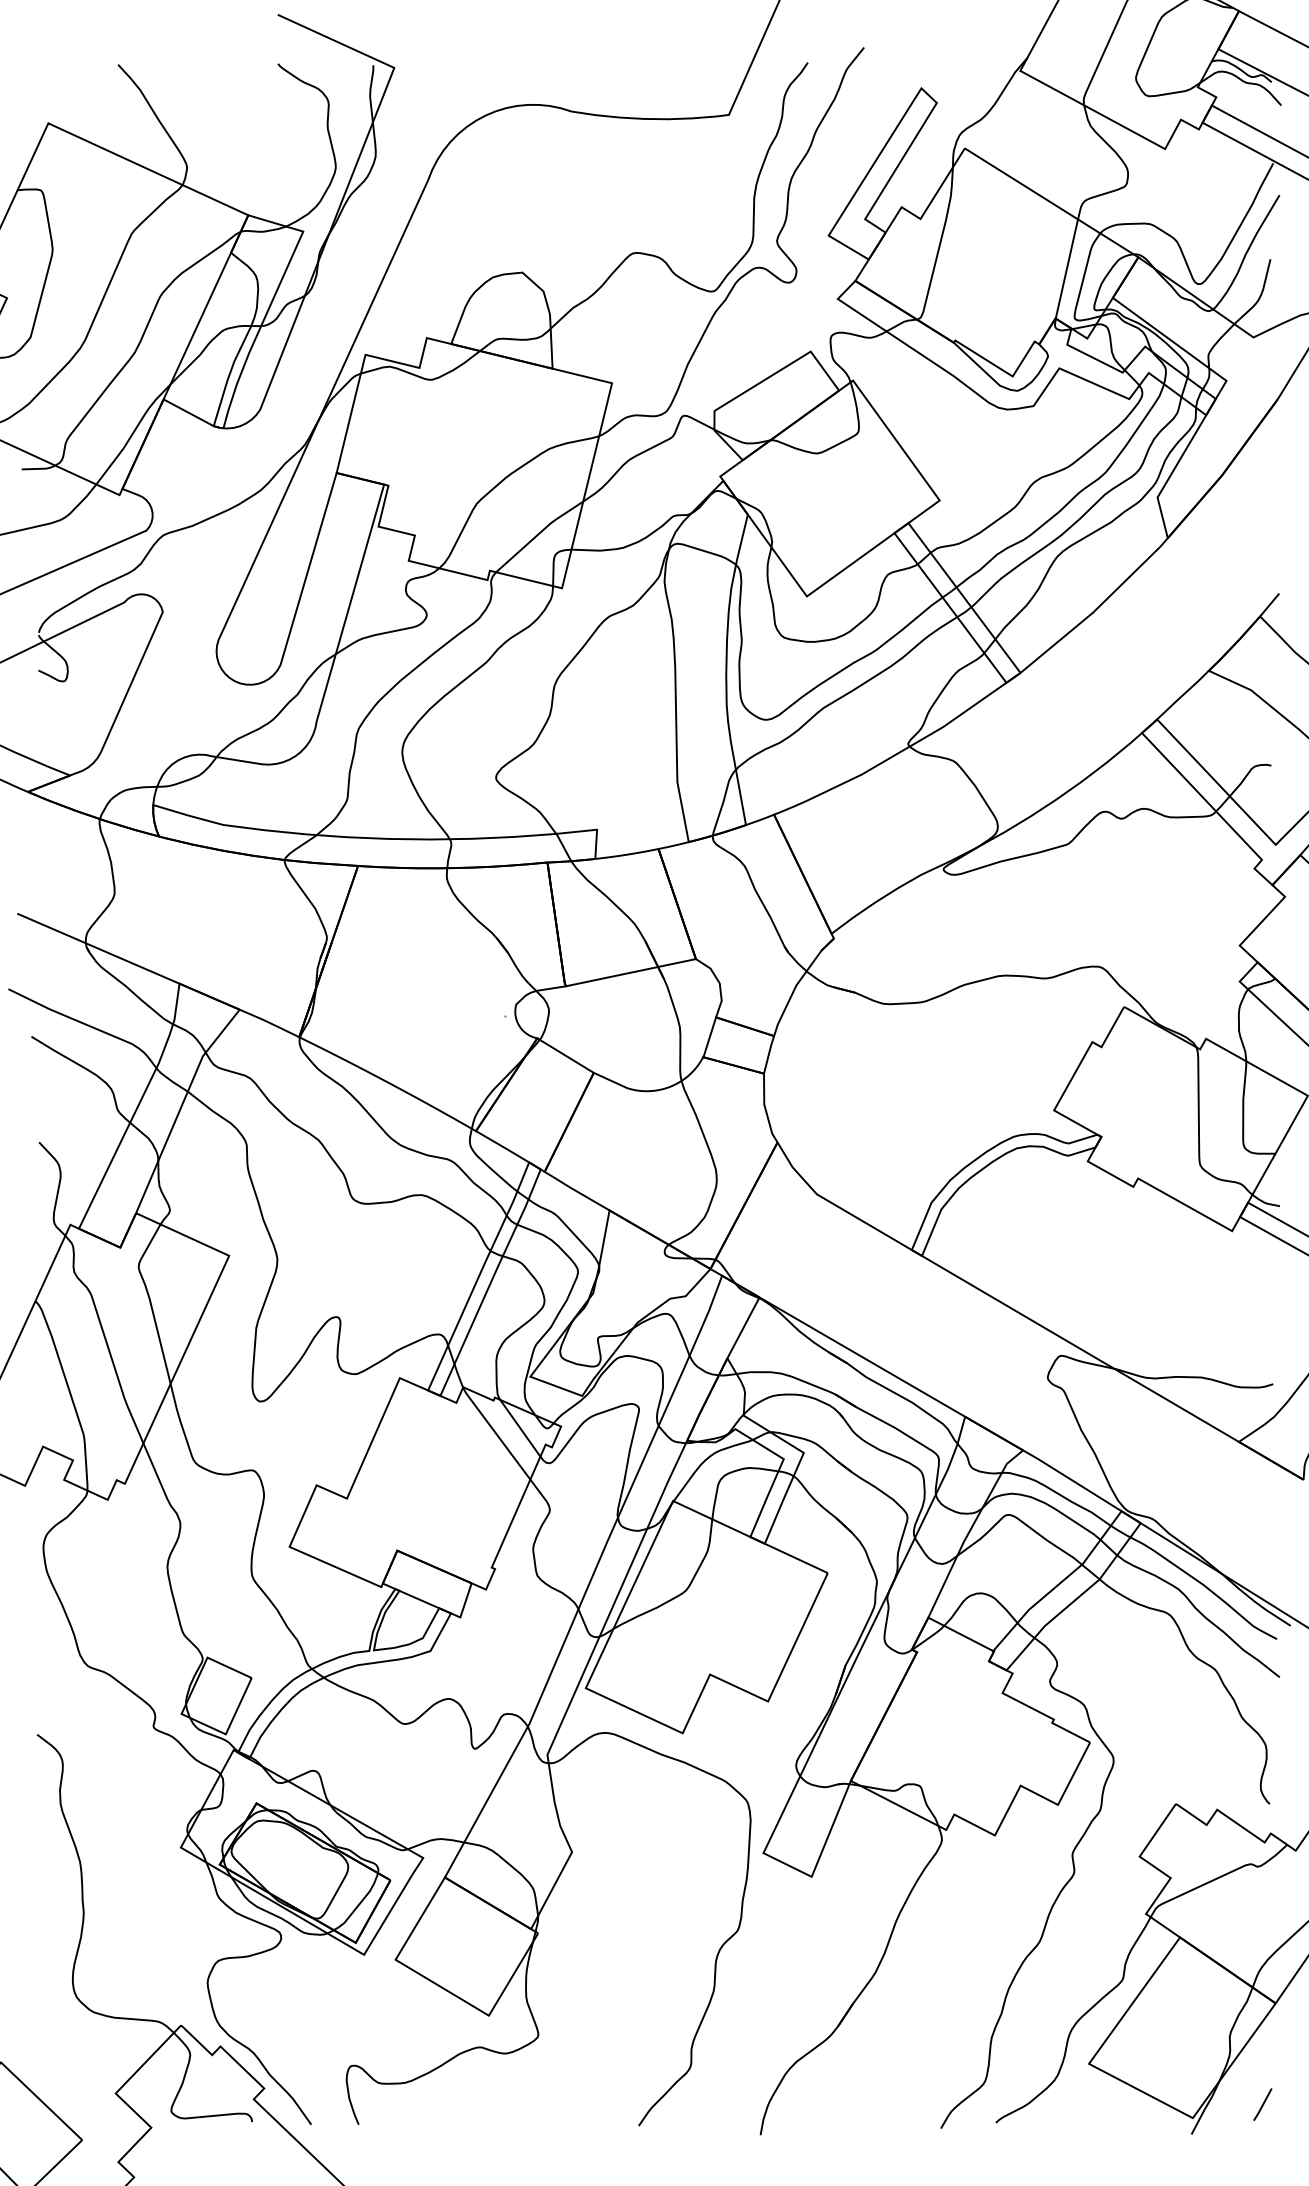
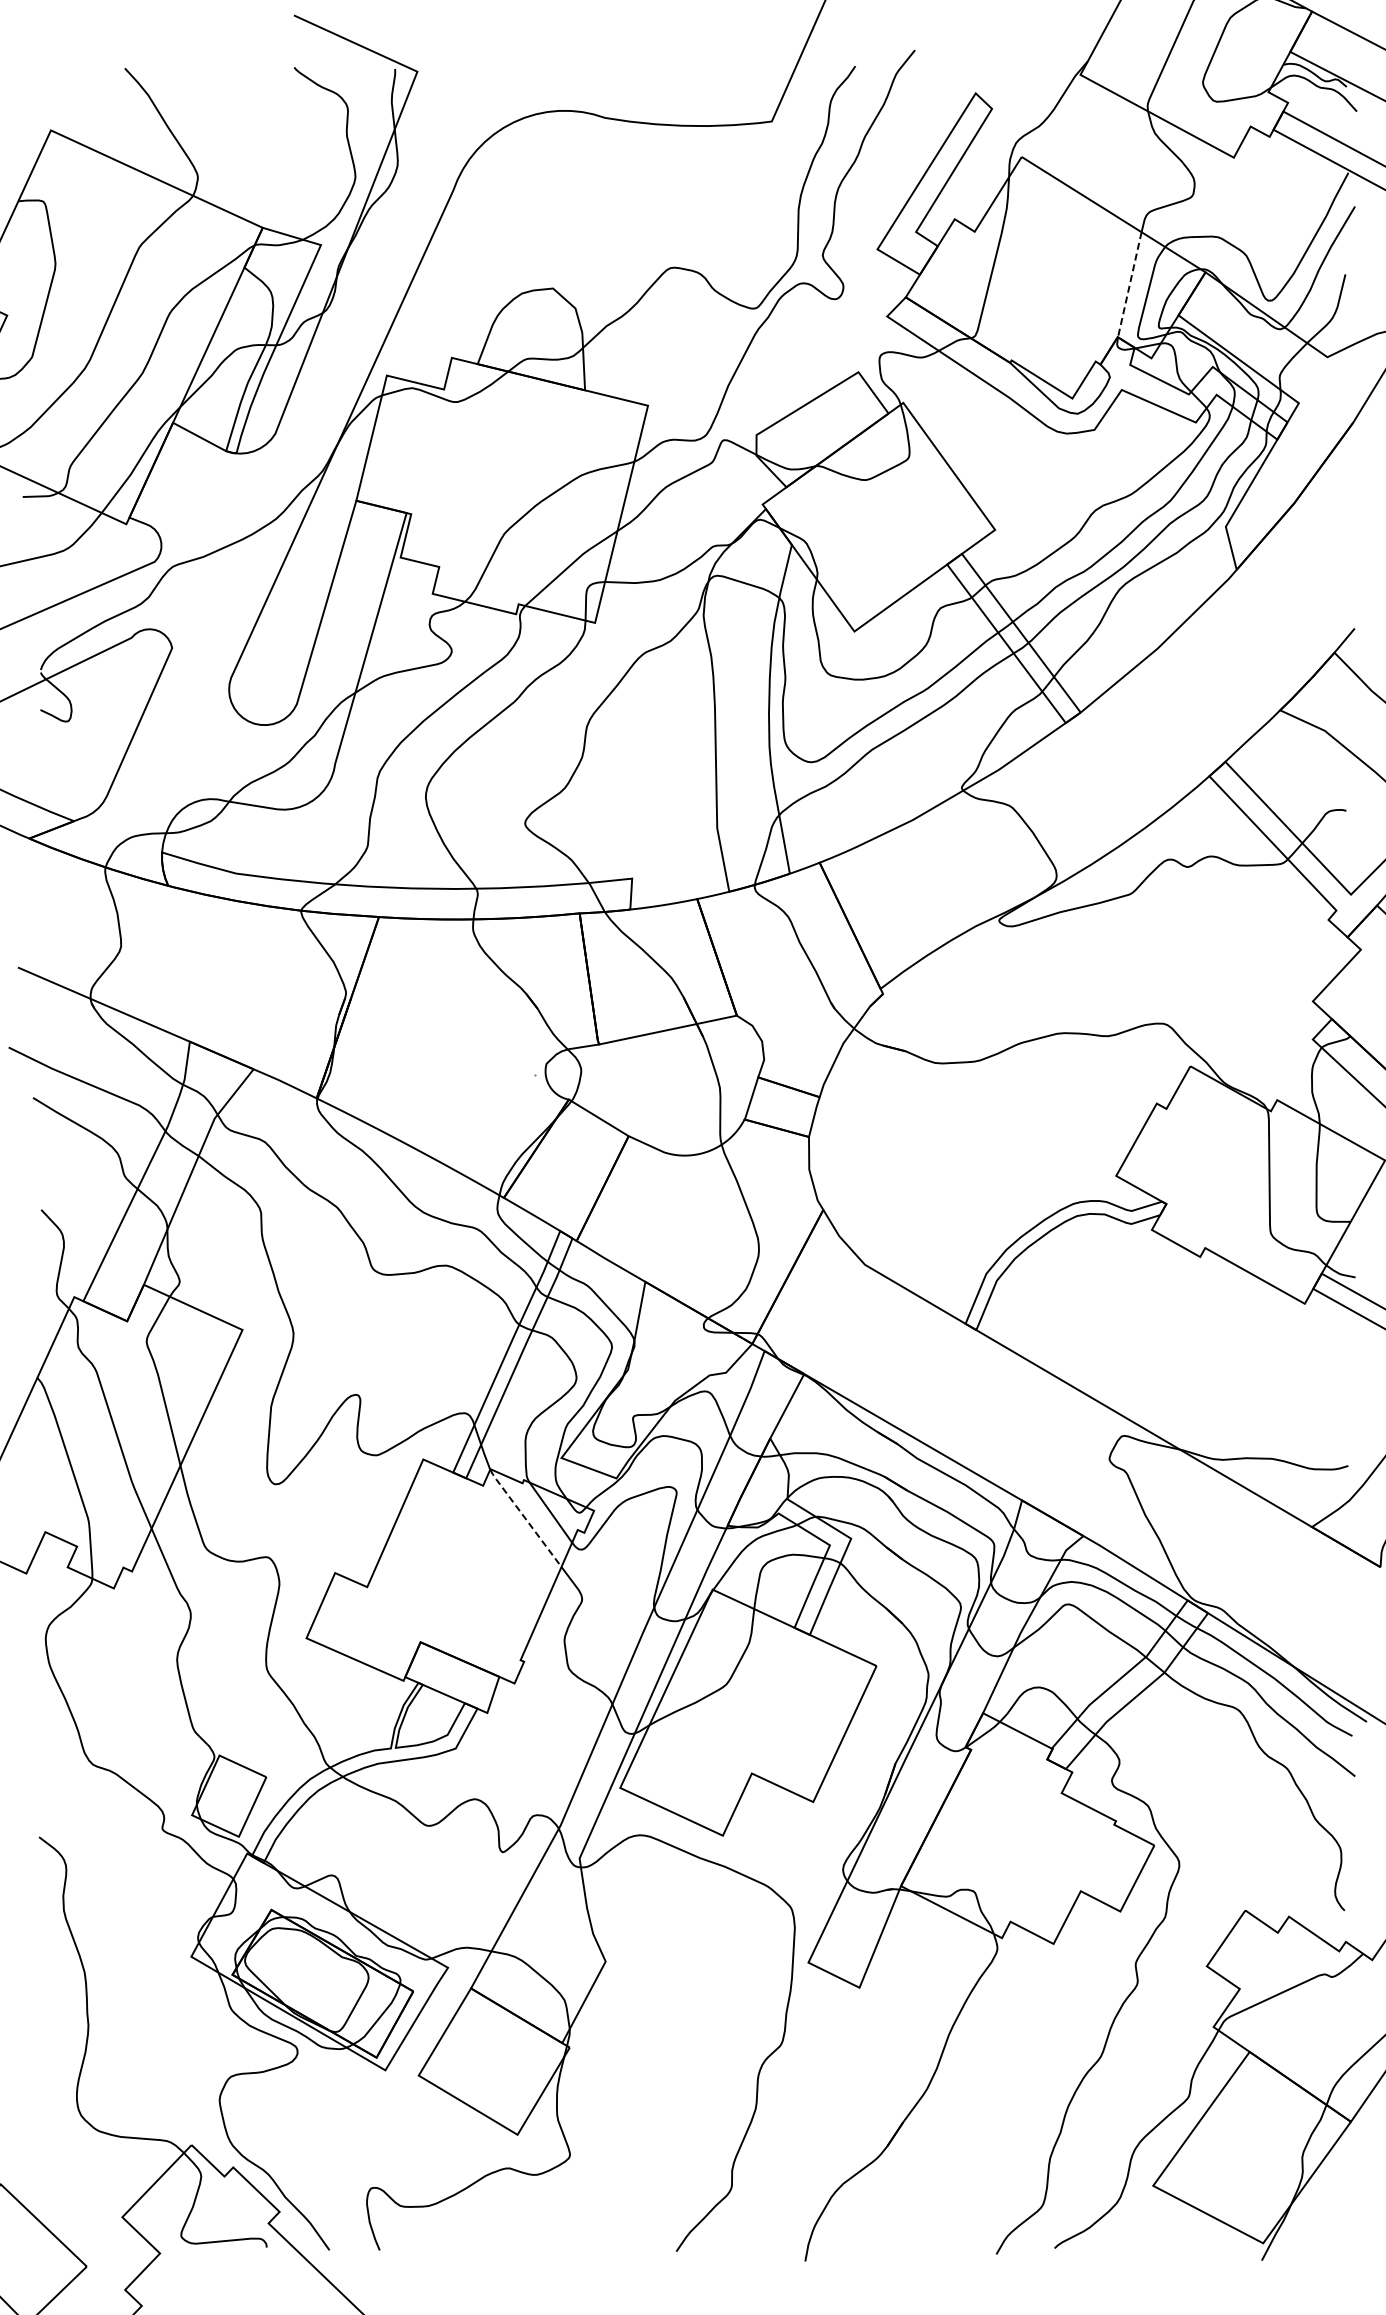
line: (1066, 268) -> (1129, 284), solid -> dashed
line: (495, 1432) -> (524, 1517), solid -> dashed
line: (1262, 2104) -> (1337, 2228), removed

